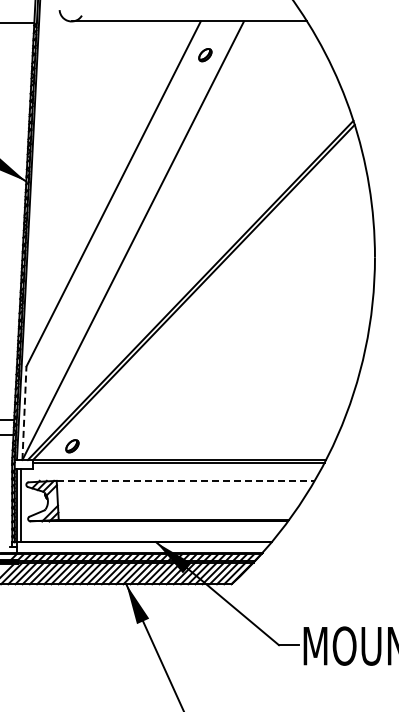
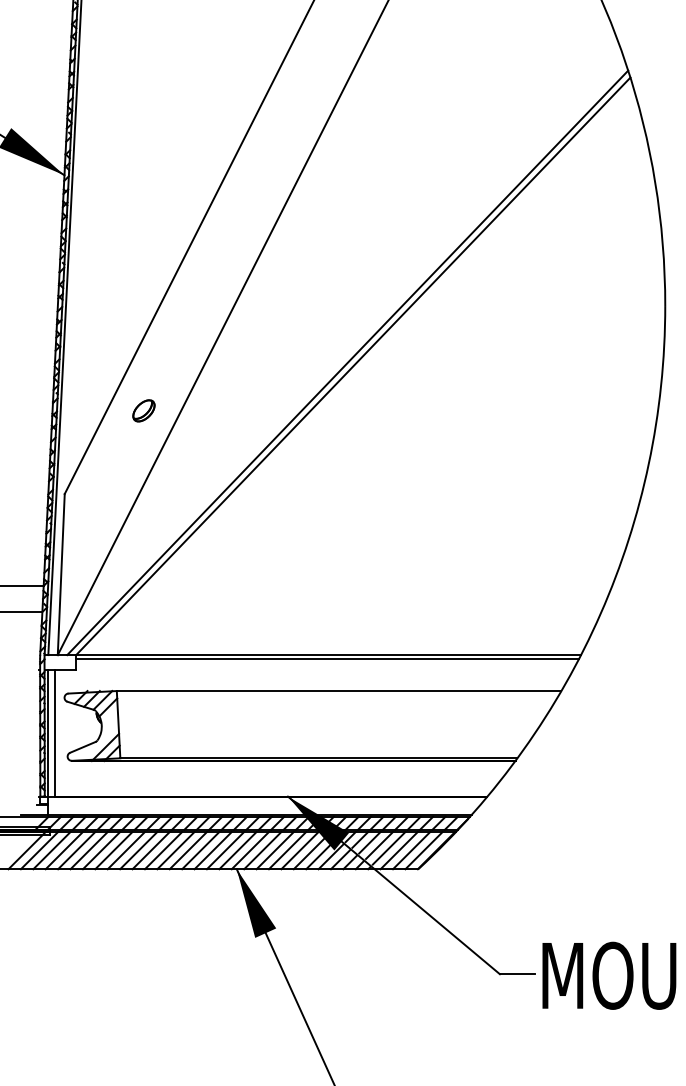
line: (24, 413) -> (61, 574), dashed -> solid
part: (72, 446) -> (144, 411), moved
line: (186, 480) -> (340, 690), dashed -> solid

